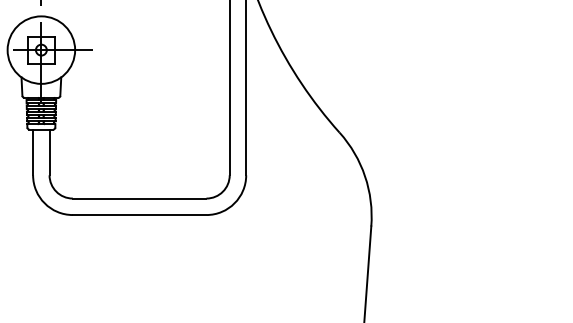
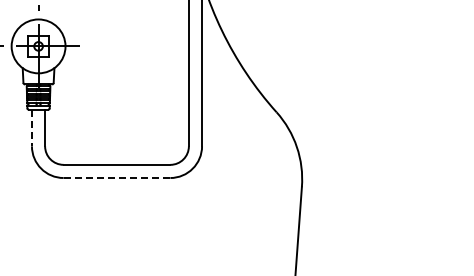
line: (32, 152) -> (31, 128), solid -> dashed
line: (139, 215) -> (116, 178), solid -> dashed

